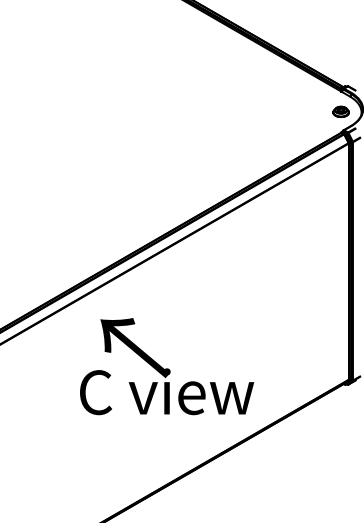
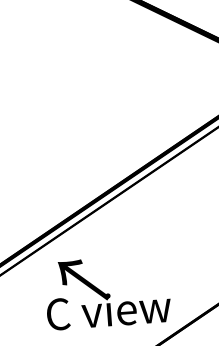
text: (167, 366) -> (108, 292), moved

